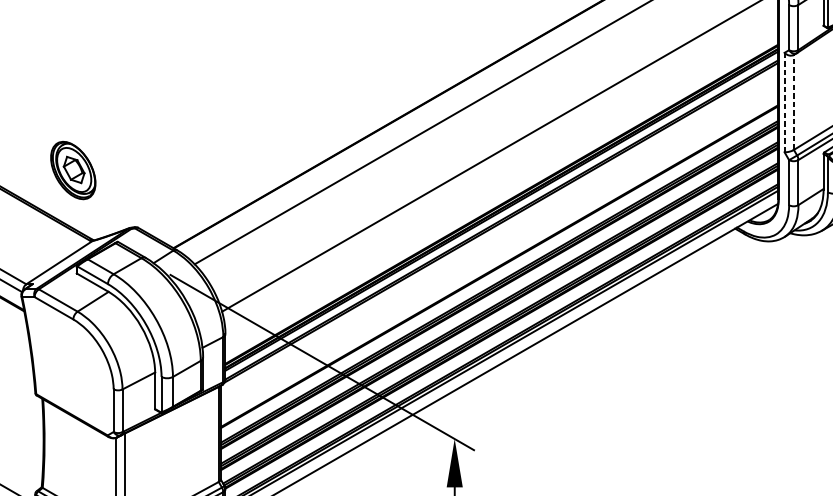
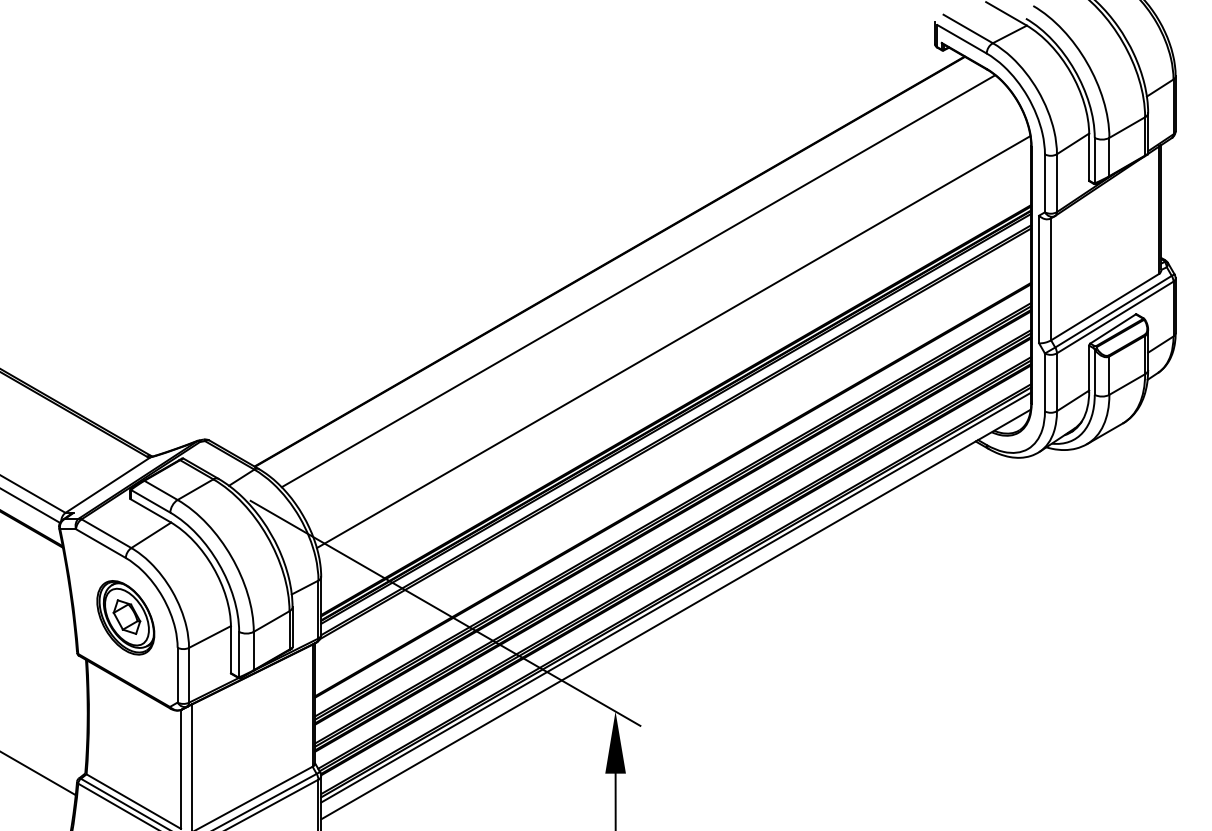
line: (794, 101) -> (1051, 278), dashed -> solid
line: (784, 102) -> (1039, 279), dashed -> solid
part: (73, 170) -> (125, 617), moved

